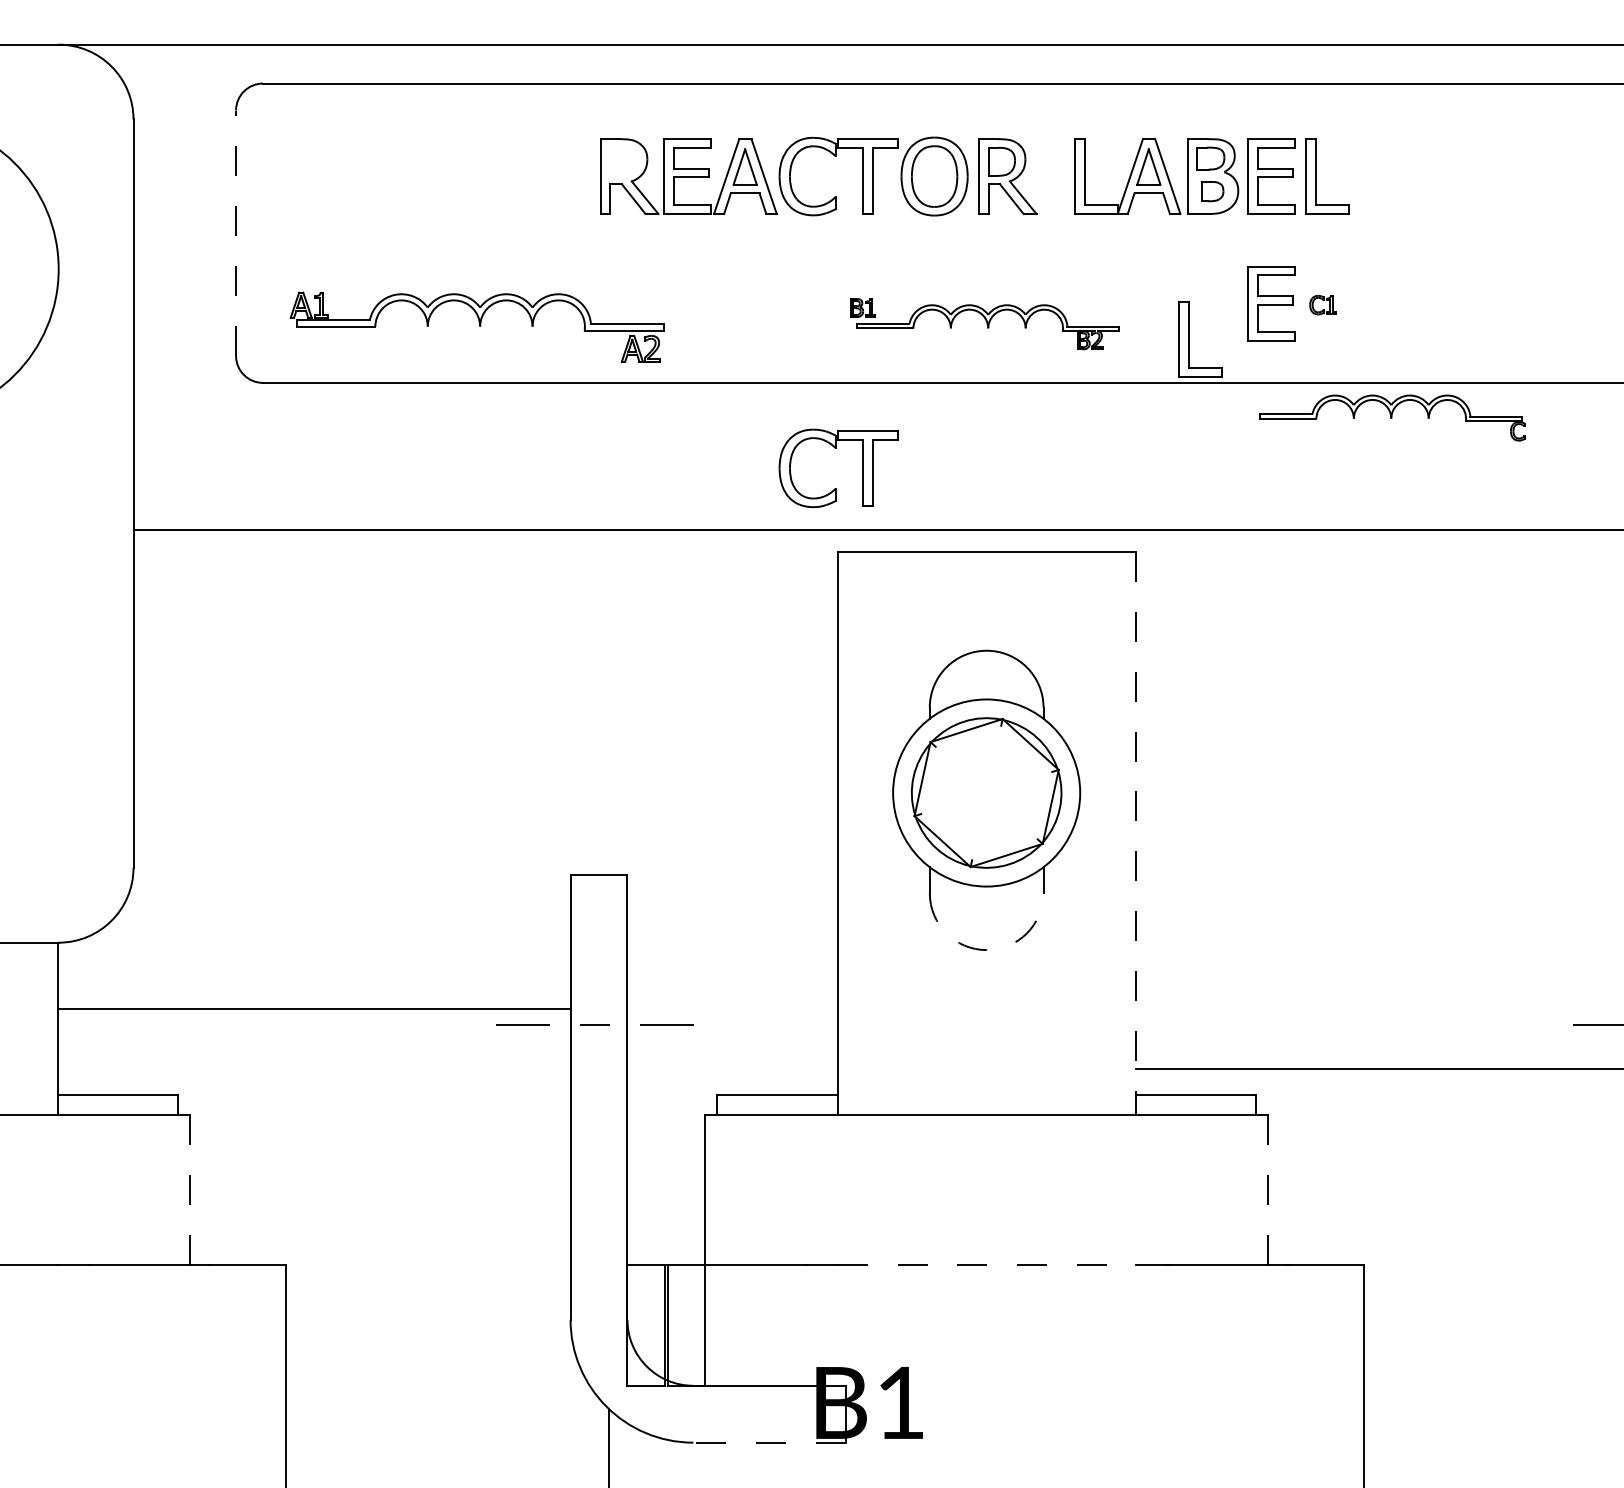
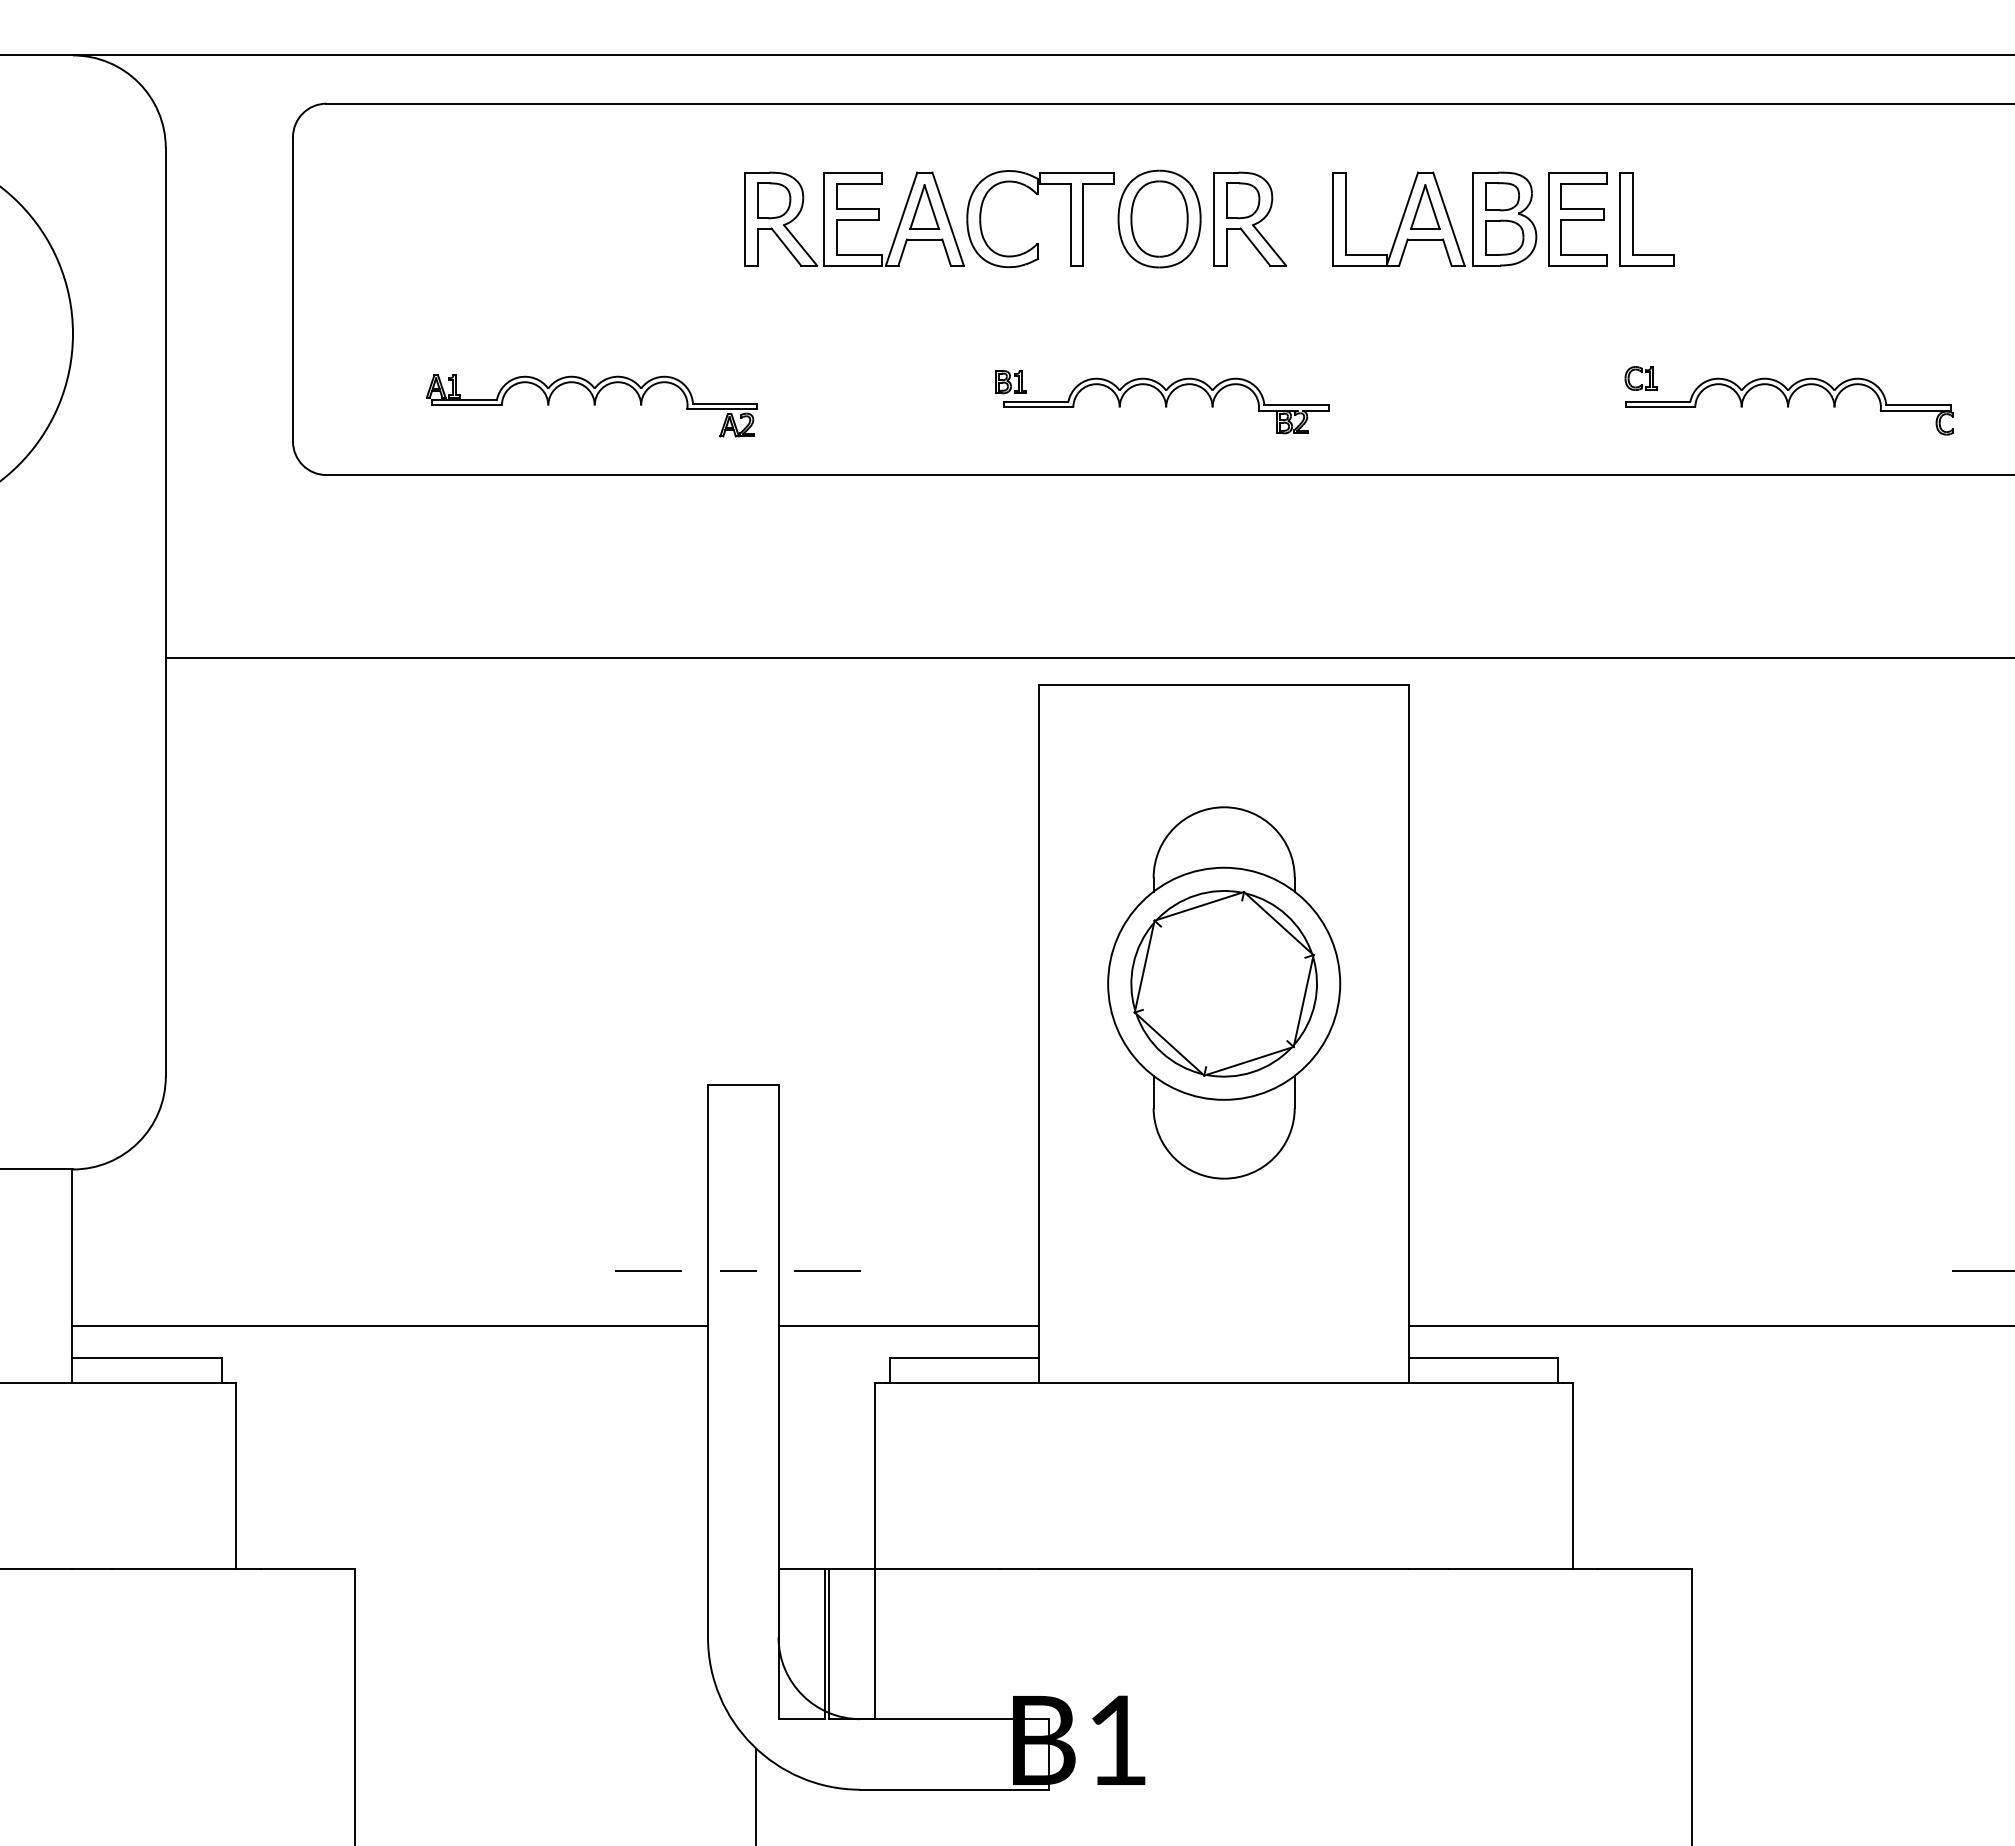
part: (624, 161) -> (774, 200), added
part: (1212, 191) -> (1504, 237), size x1.43
line: (236, 232) -> (293, 288), dashed -> solid
part: (1271, 304) -> (1577, 377), removed
part: (985, 324) -> (1162, 402), moved
part: (476, 326) -> (591, 405), size x0.71
part: (1189, 339) -> (1475, 421), removed
part: (1392, 417) -> (1789, 406), moved
part: (836, 488) -> (1038, 605), removed
line: (1135, 833) -> (1408, 1034), dashed -> solid
arc: (986, 949) -> (1224, 1178), dashed -> solid
line: (314, 1008) -> (390, 1326), moved
line: (732, 1069) -> (908, 1326), added
line: (190, 1189) -> (236, 1475), dashed -> solid
line: (1268, 1189) -> (1573, 1475), dashed -> solid
line: (986, 1264) -> (1224, 1568), dashed -> solid
line: (769, 1442) -> (954, 1789), dashed -> solid

